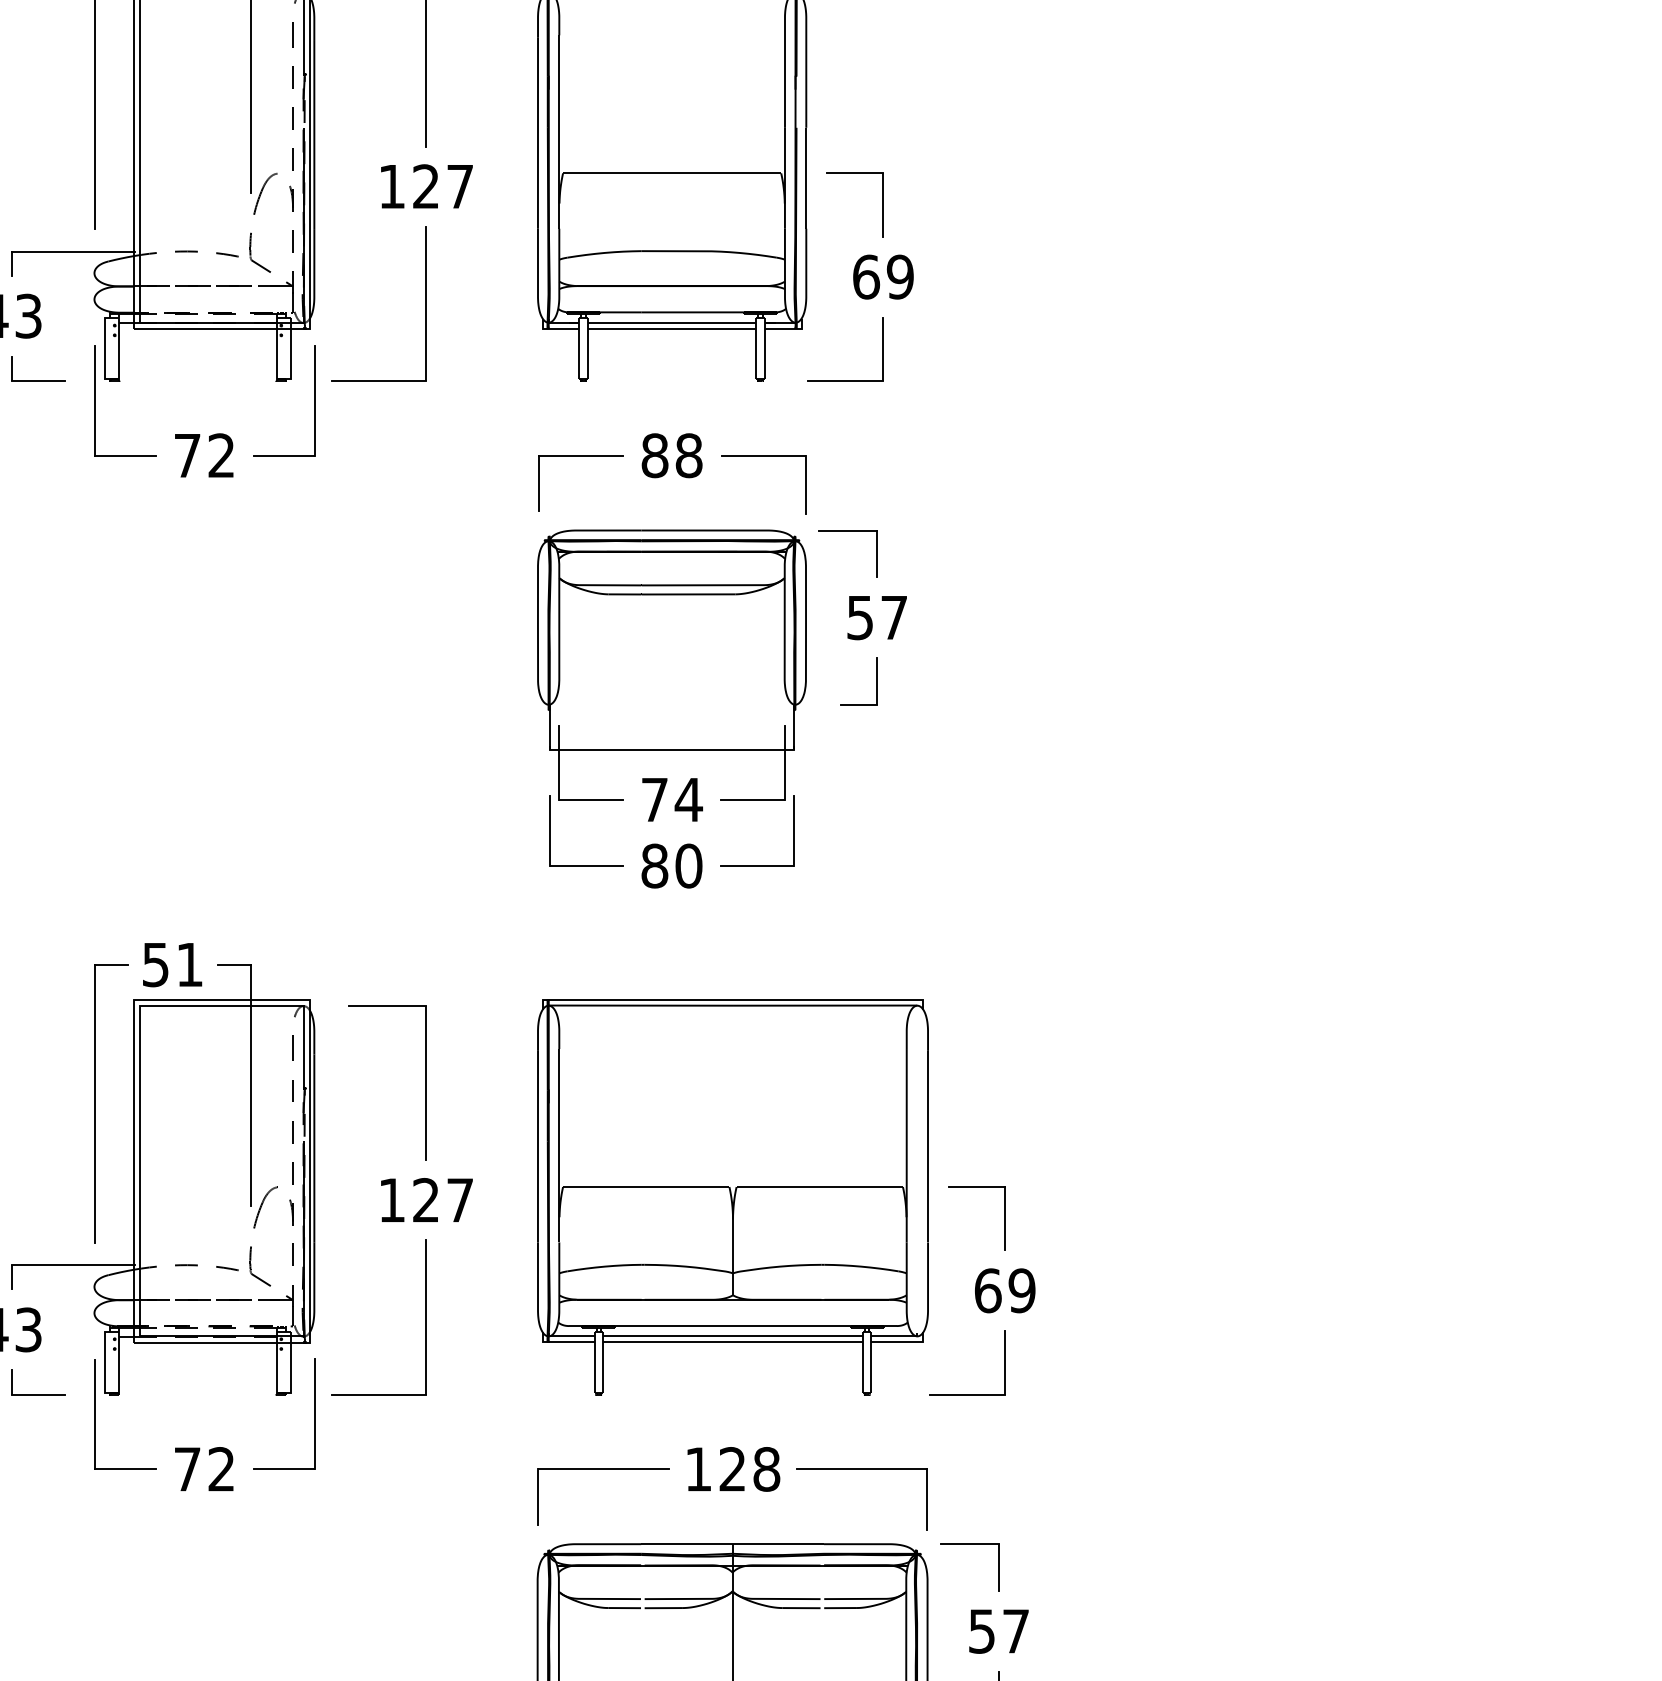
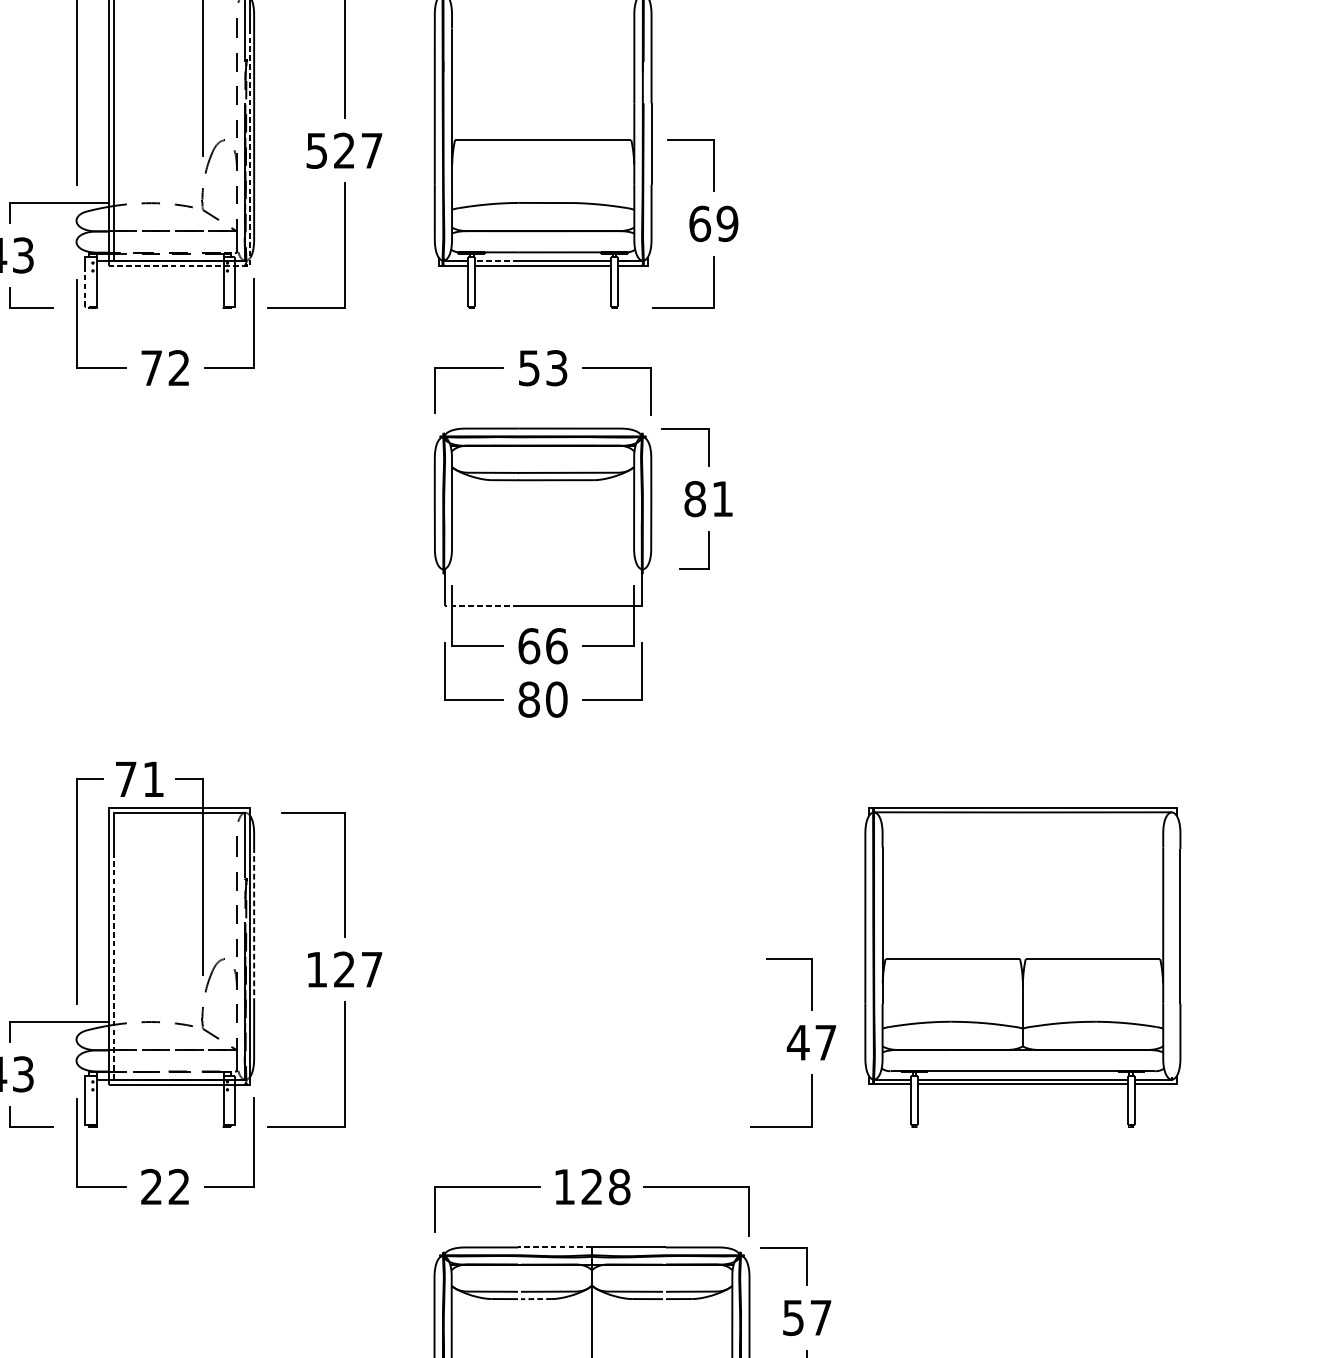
text: (391, 187) -> (316, 151), 127 -> 527
line: (309, 272) -> (250, 220), solid -> dashed
line: (614, 322) -> (496, 260), solid -> dashed
line: (105, 362) -> (85, 292), solid -> dashed
text: (671, 455) -> (542, 367), 88 -> 53
text: (876, 617) -> (708, 498), 57 -> 81
line: (592, 750) -> (478, 606), solid -> dashed
text: (672, 799) -> (543, 645), 74 -> 66
text: (155, 965) -> (125, 779), 51 -> 71
line: (314, 1148) -> (254, 927), solid -> dashed
line: (140, 1195) -> (113, 965), solid -> dashed
part: (732, 1197) -> (1022, 967), moved
text: (1004, 1290) -> (811, 1042), 69 -> 47
text: (187, 1469) -> (151, 1187), 72 -> 22
line: (686, 1544) -> (554, 1247), solid -> dashed
line: (663, 1608) -> (536, 1299), solid -> dashed

